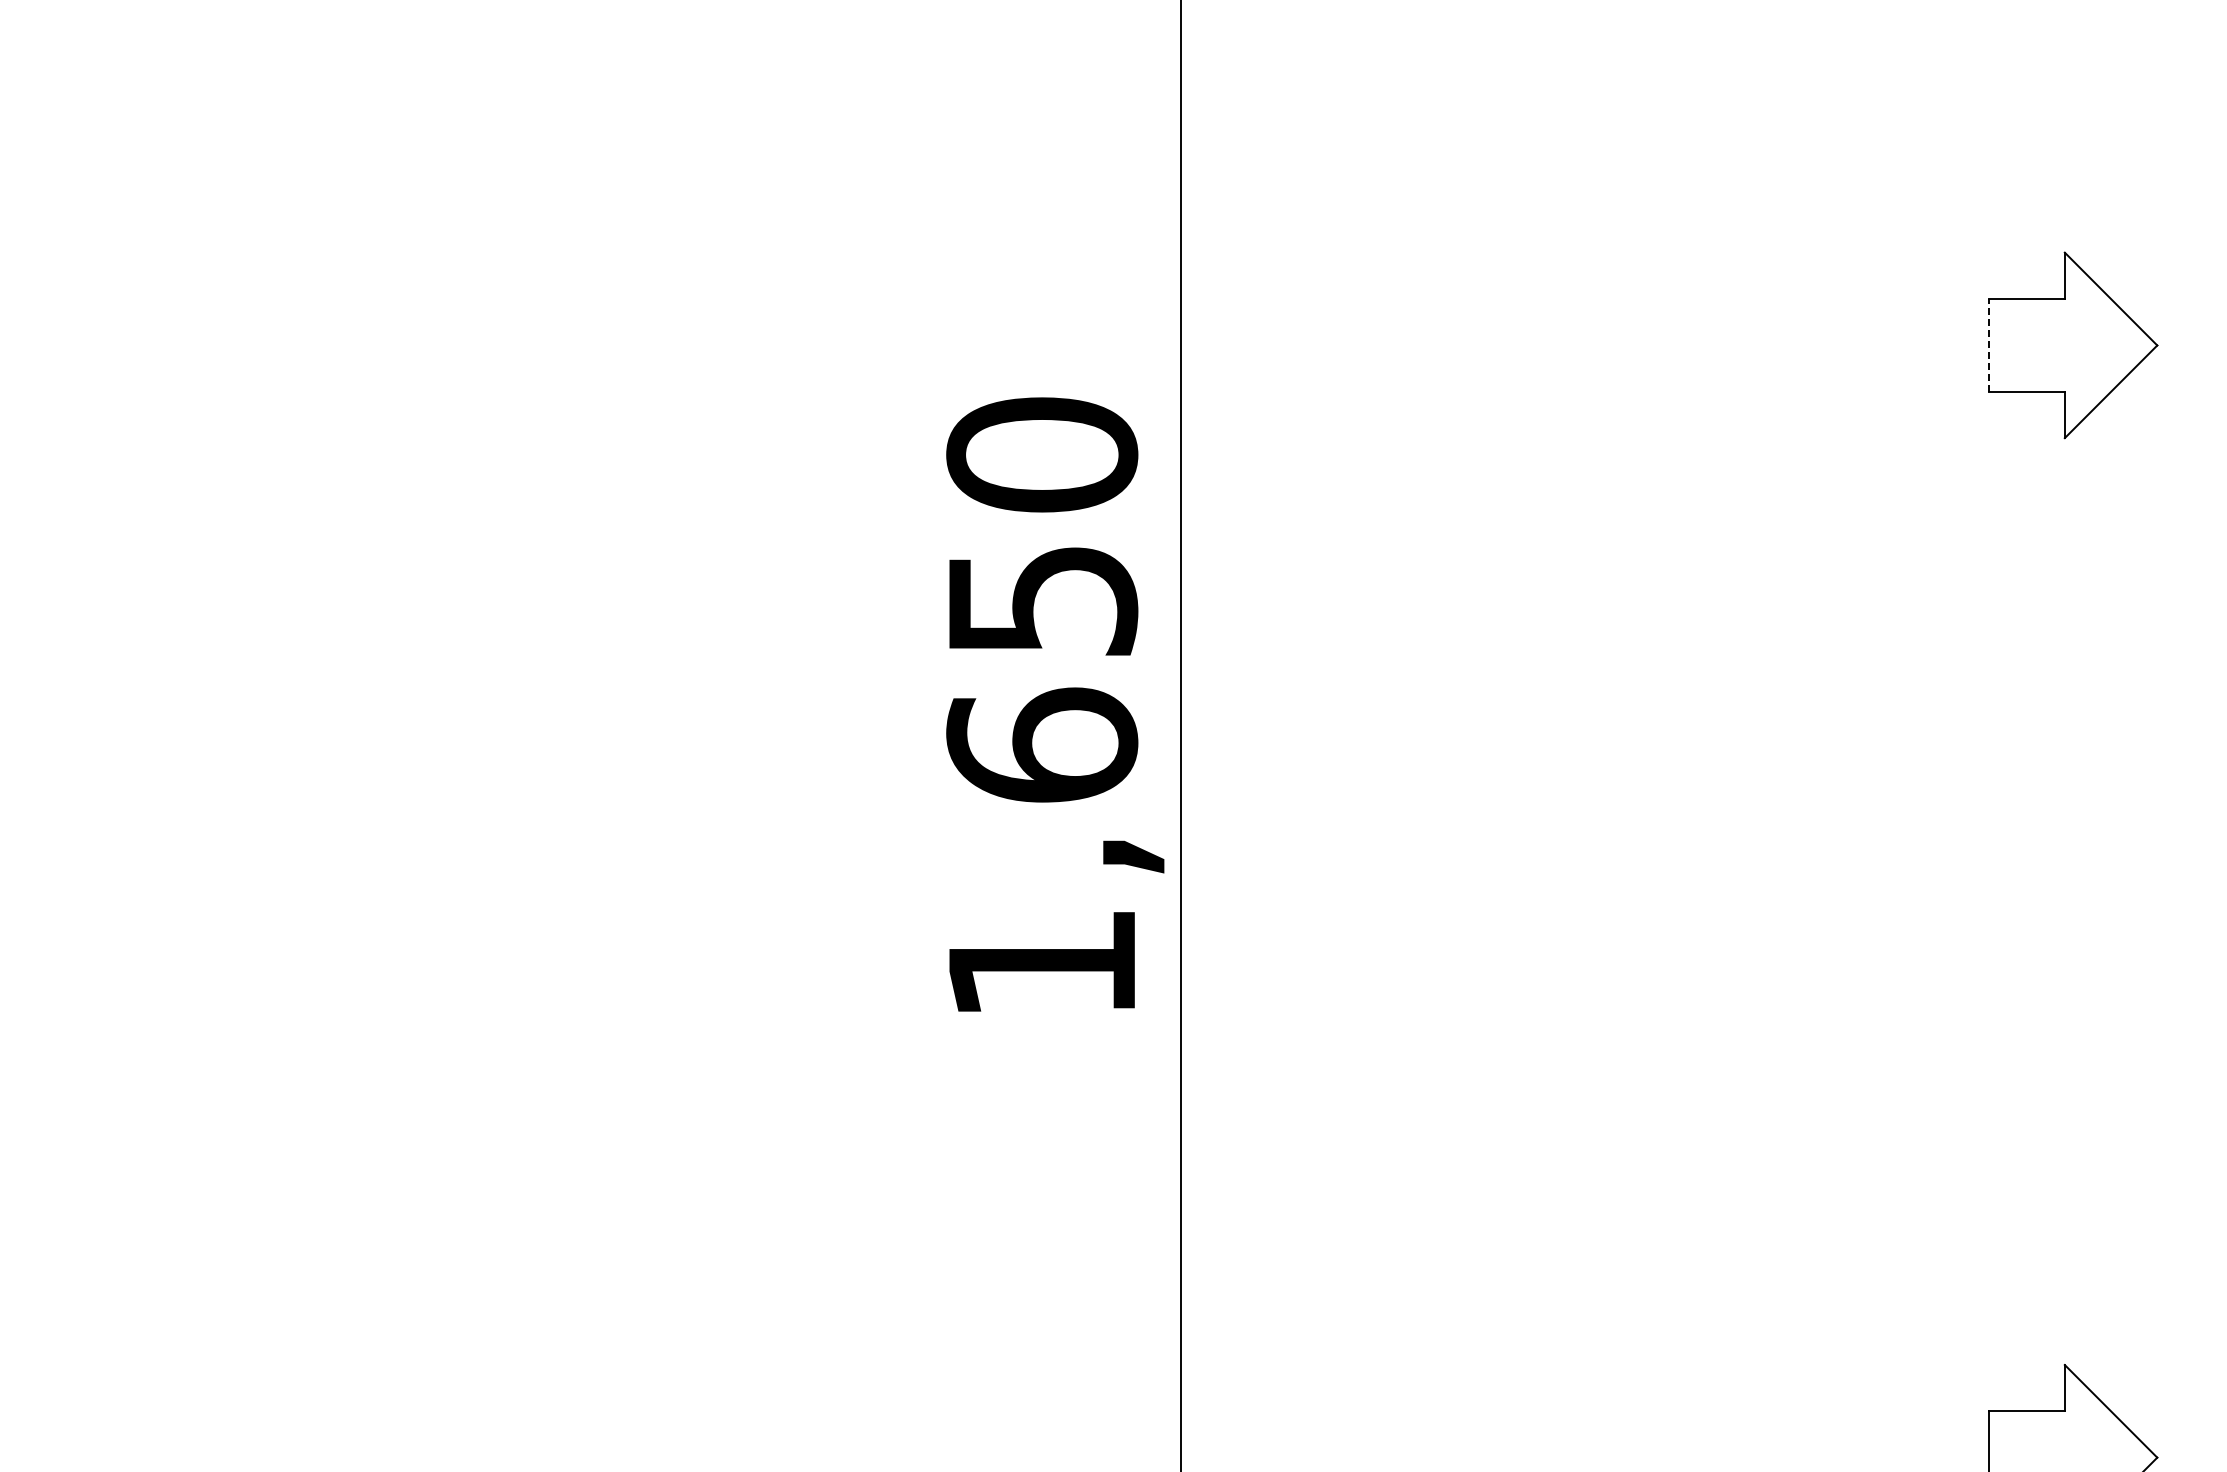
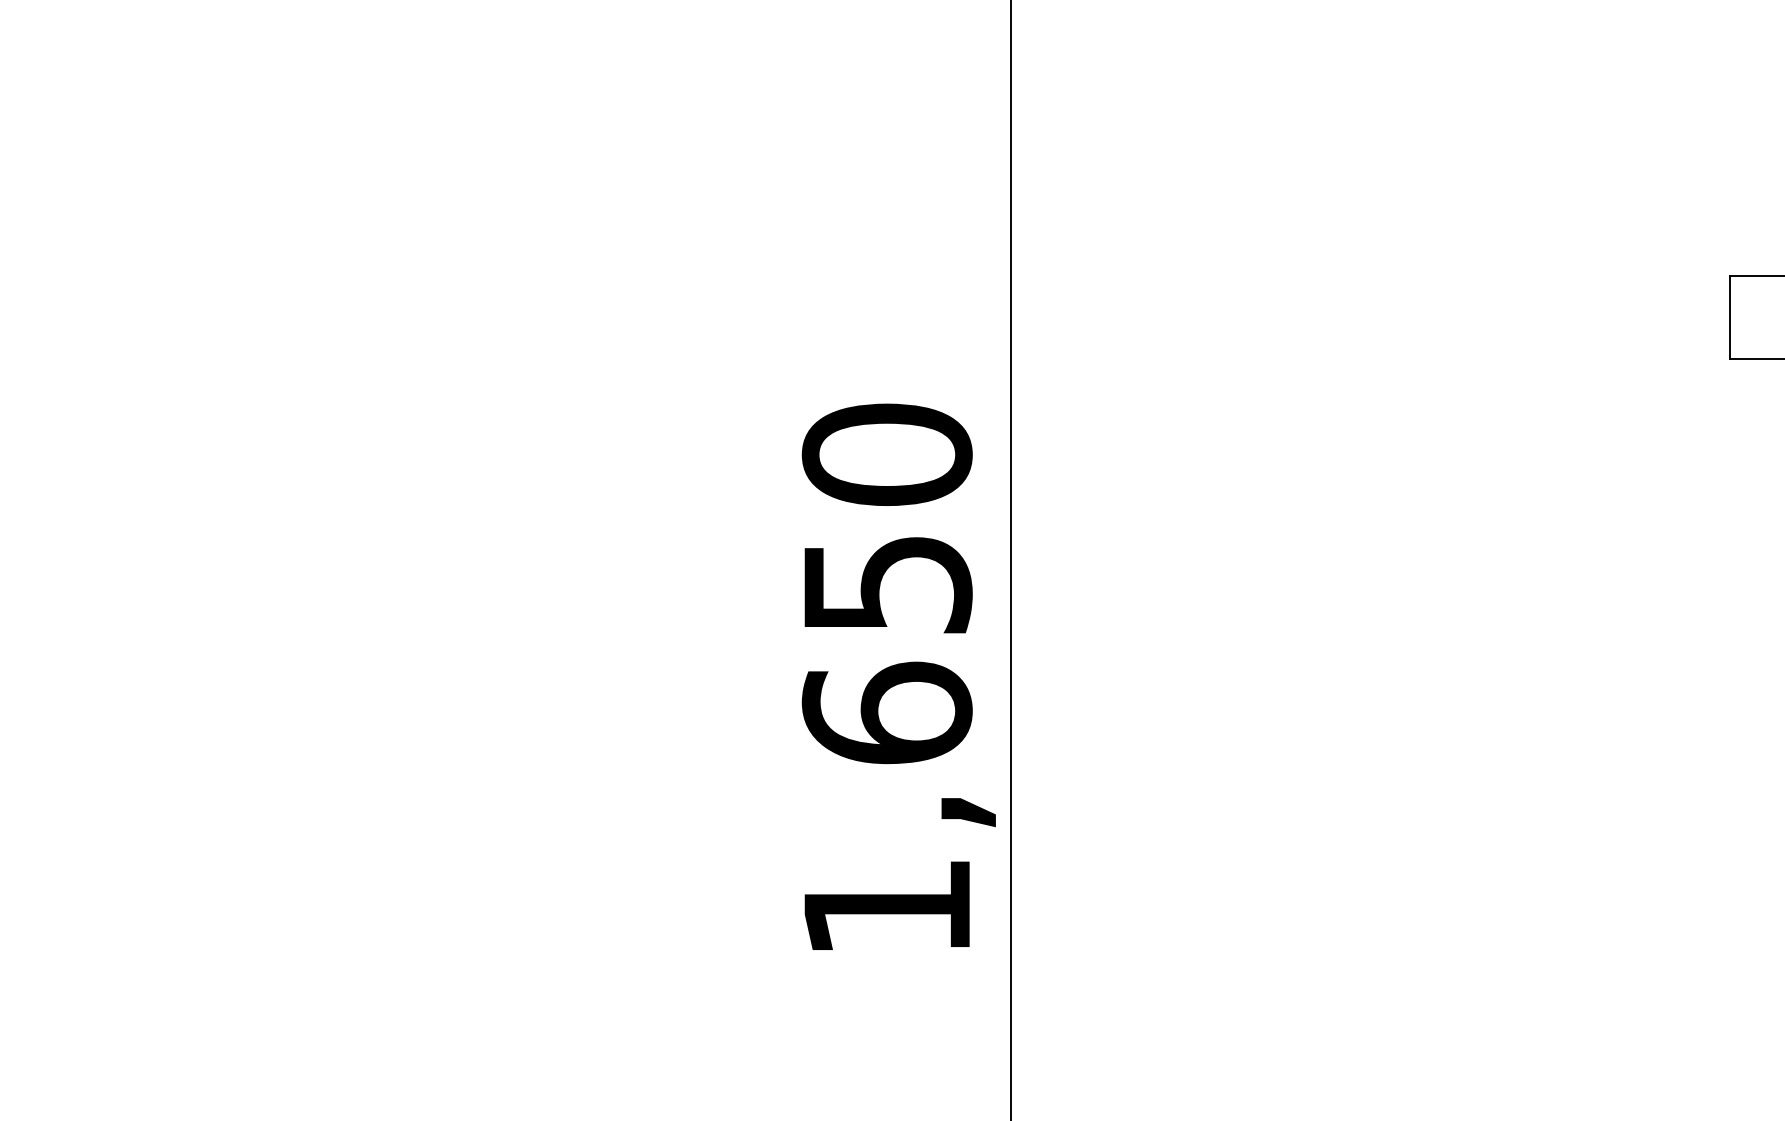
line: (1989, 344) -> (1729, 316), dashed -> solid
text: (1055, 704) -> (899, 676), moved

